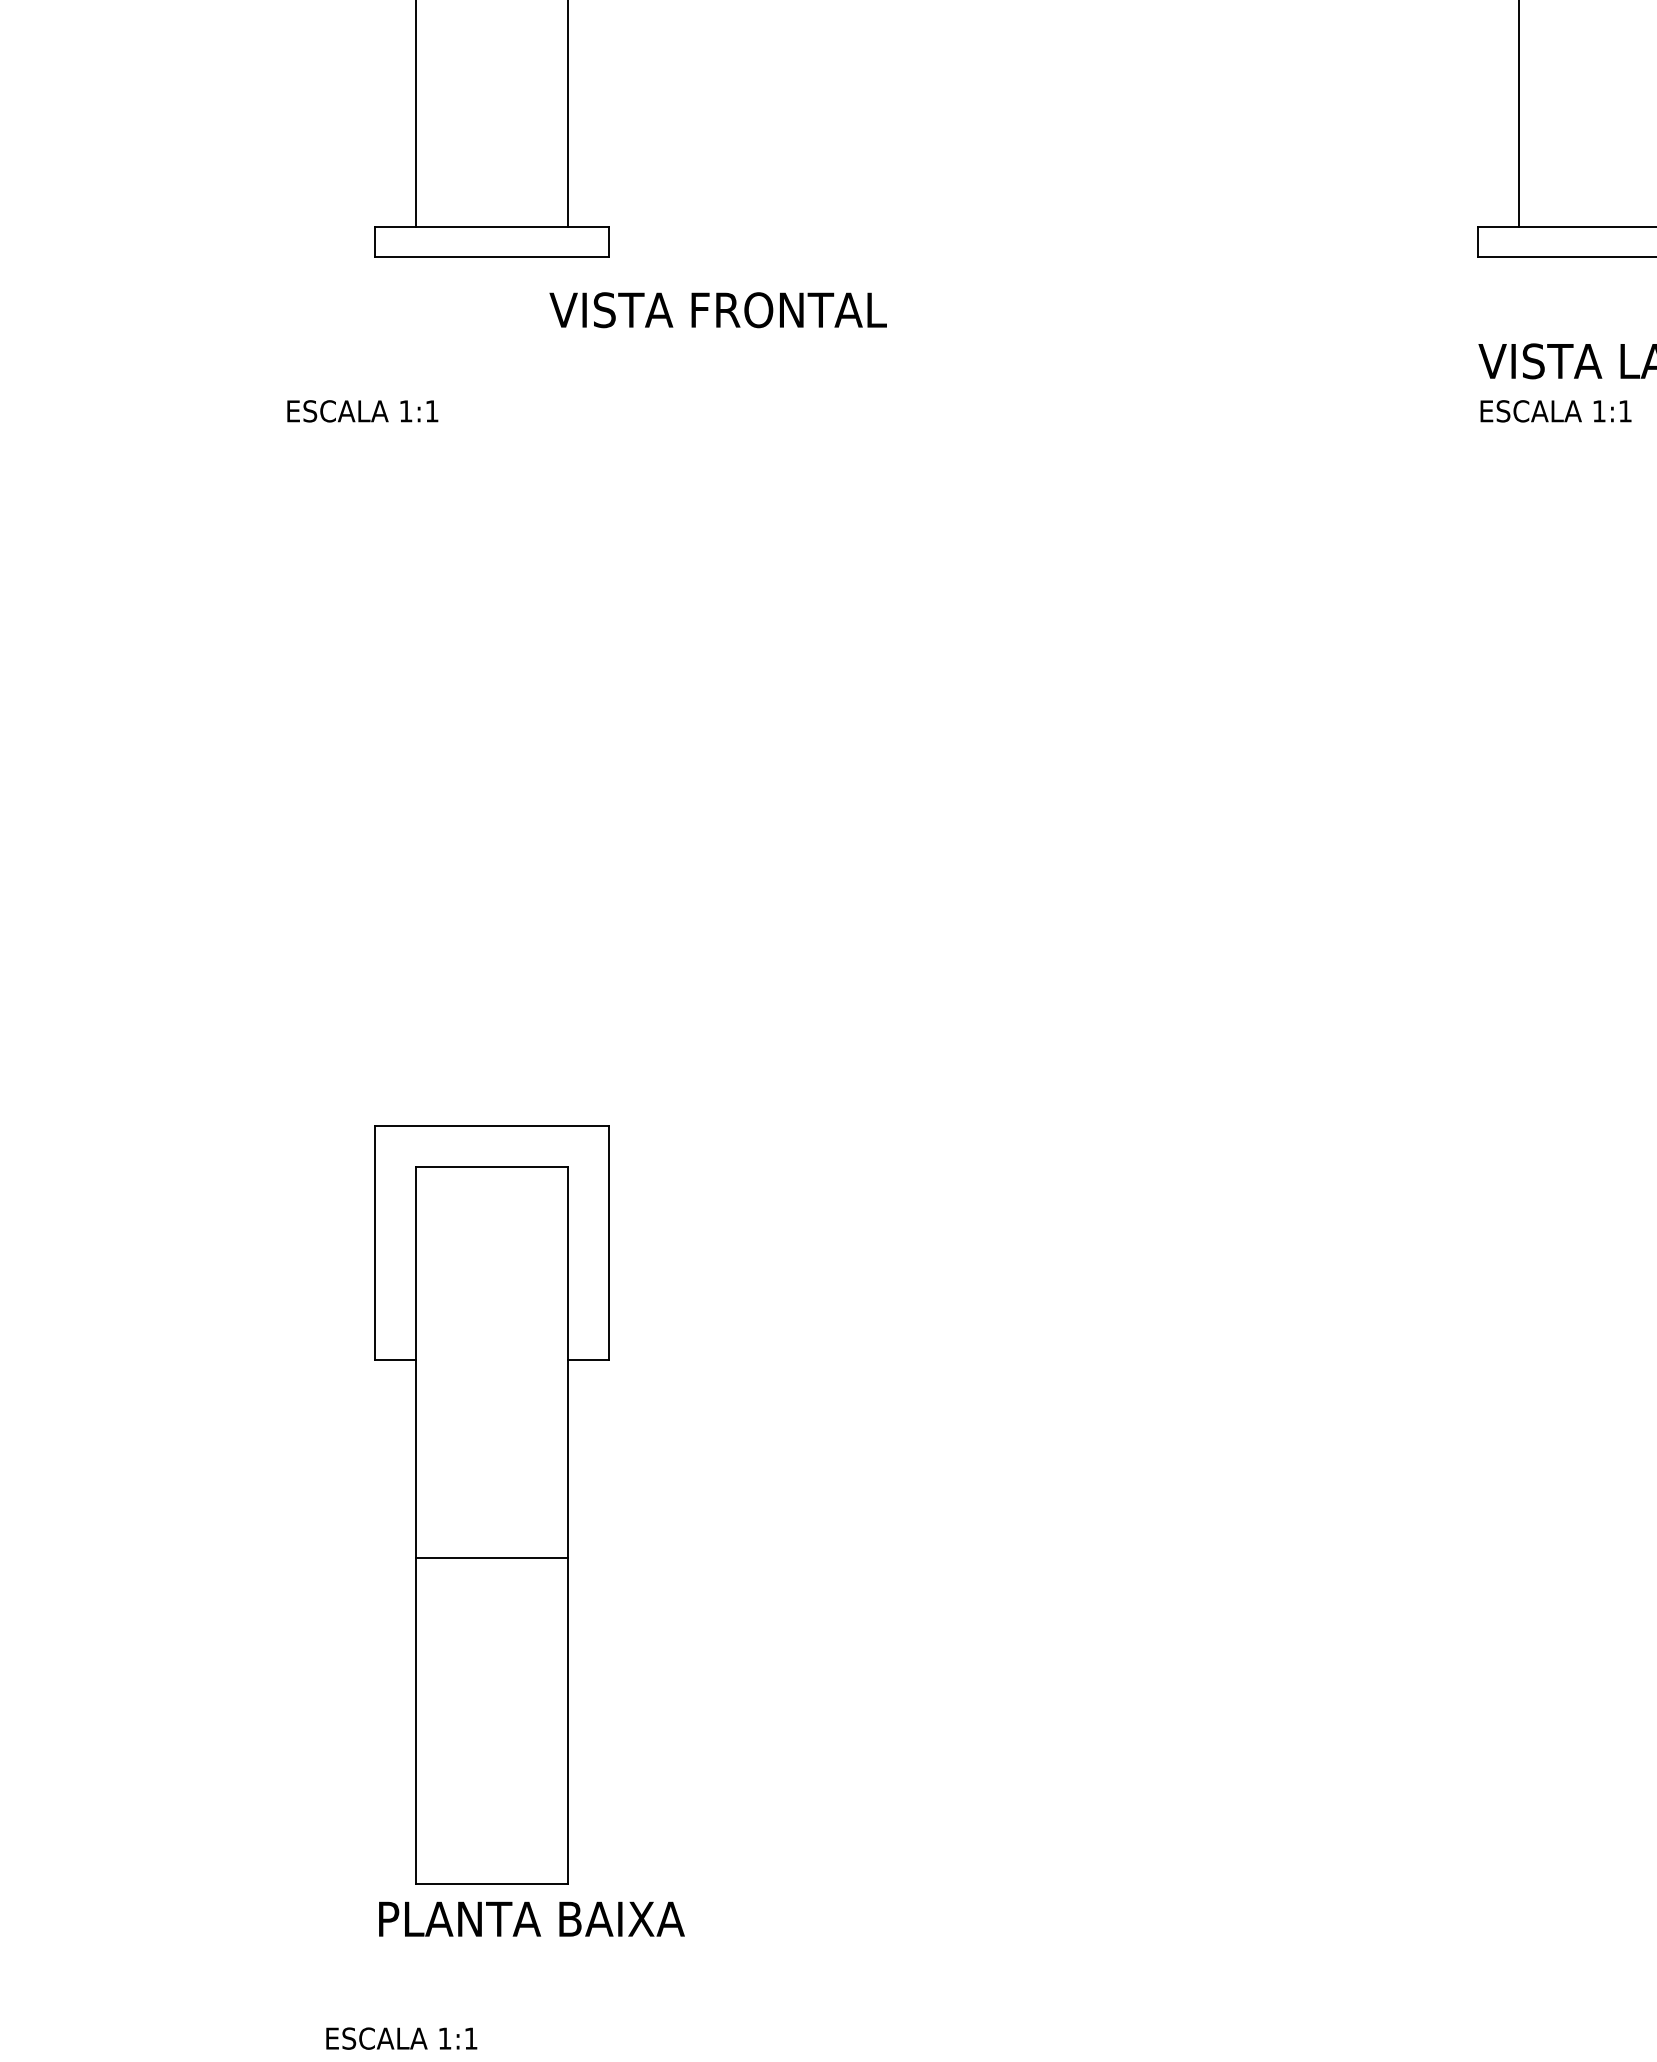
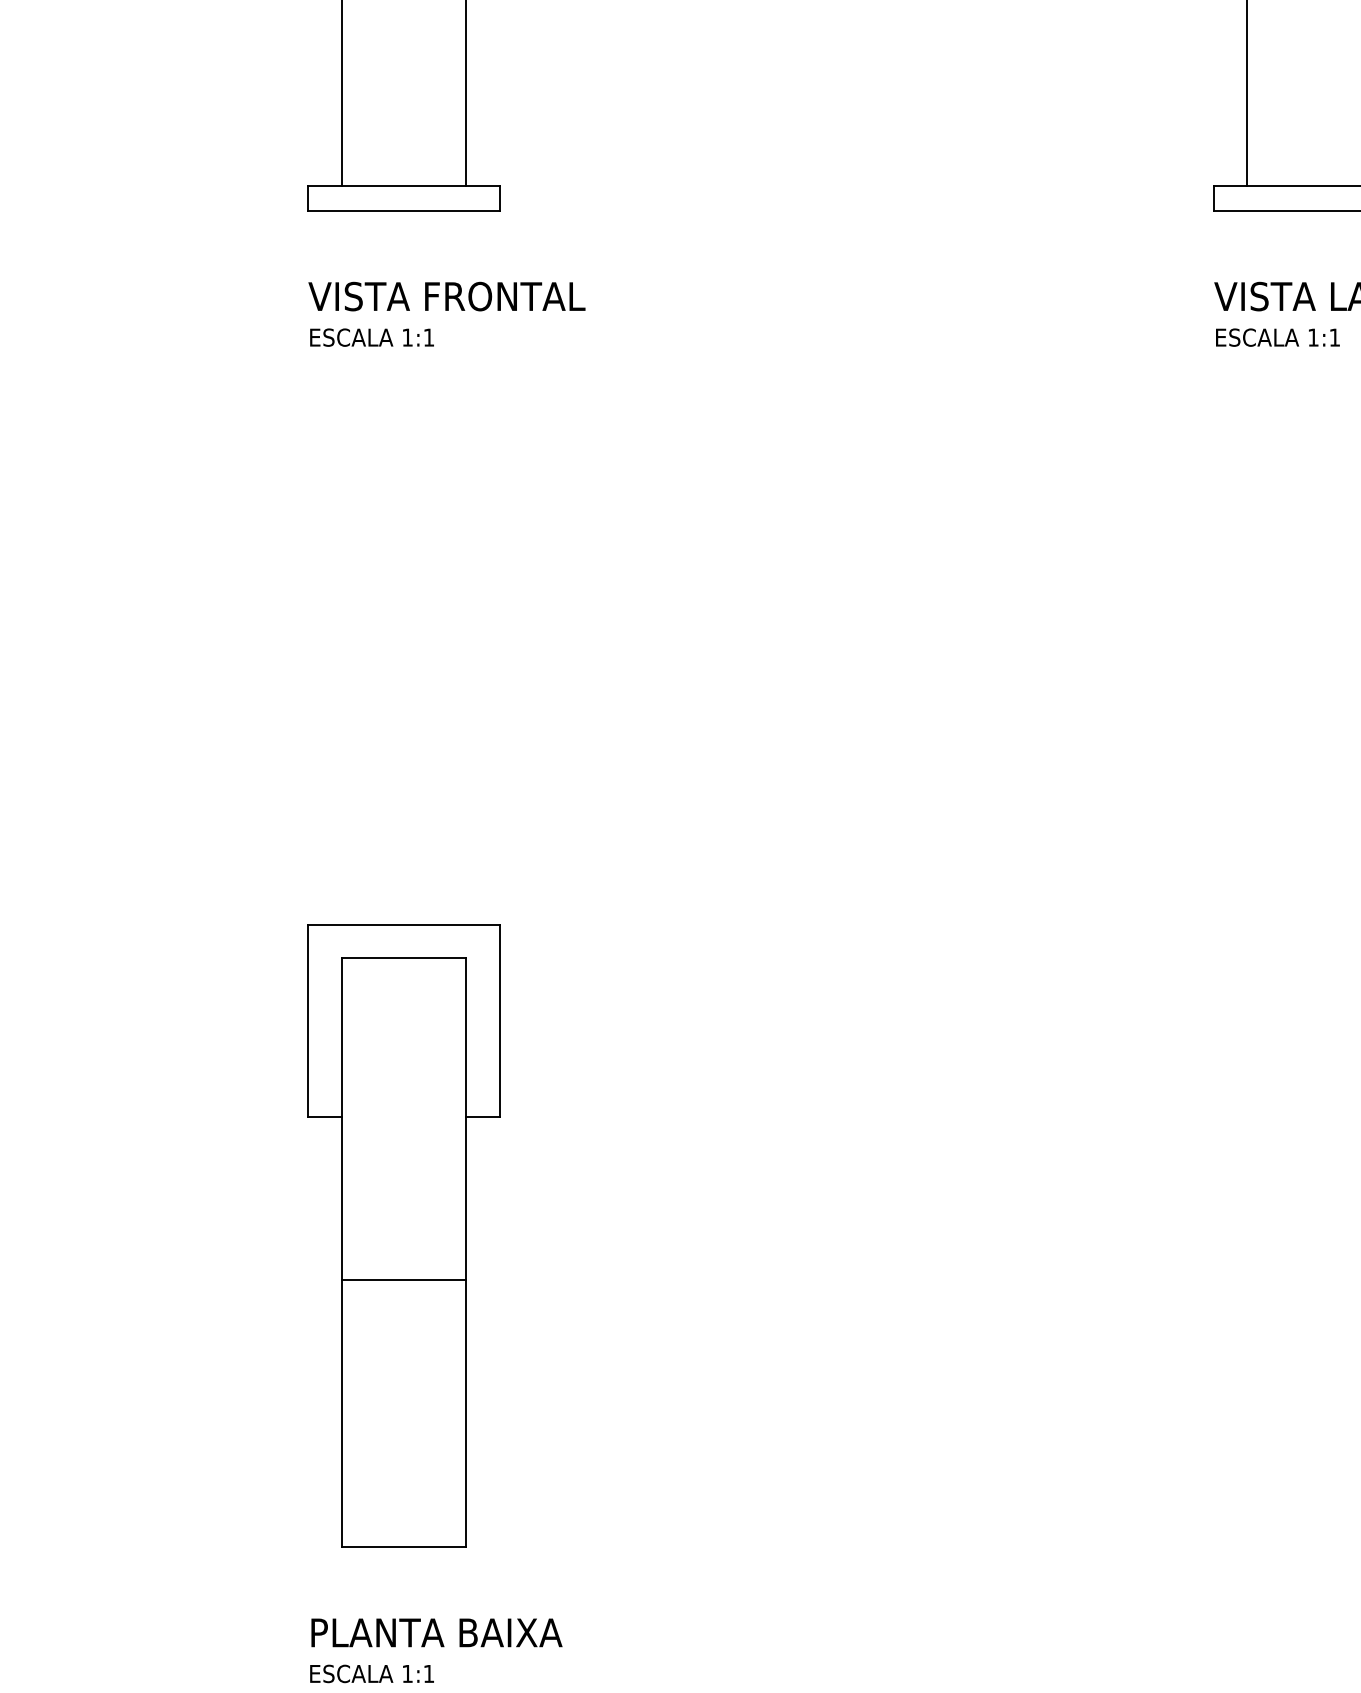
text: (717, 310) -> (446, 296), moved
text: (362, 411) -> (371, 337), moved
text: (531, 1918) -> (436, 1632), moved
text: (401, 2038) -> (371, 1673), moved

